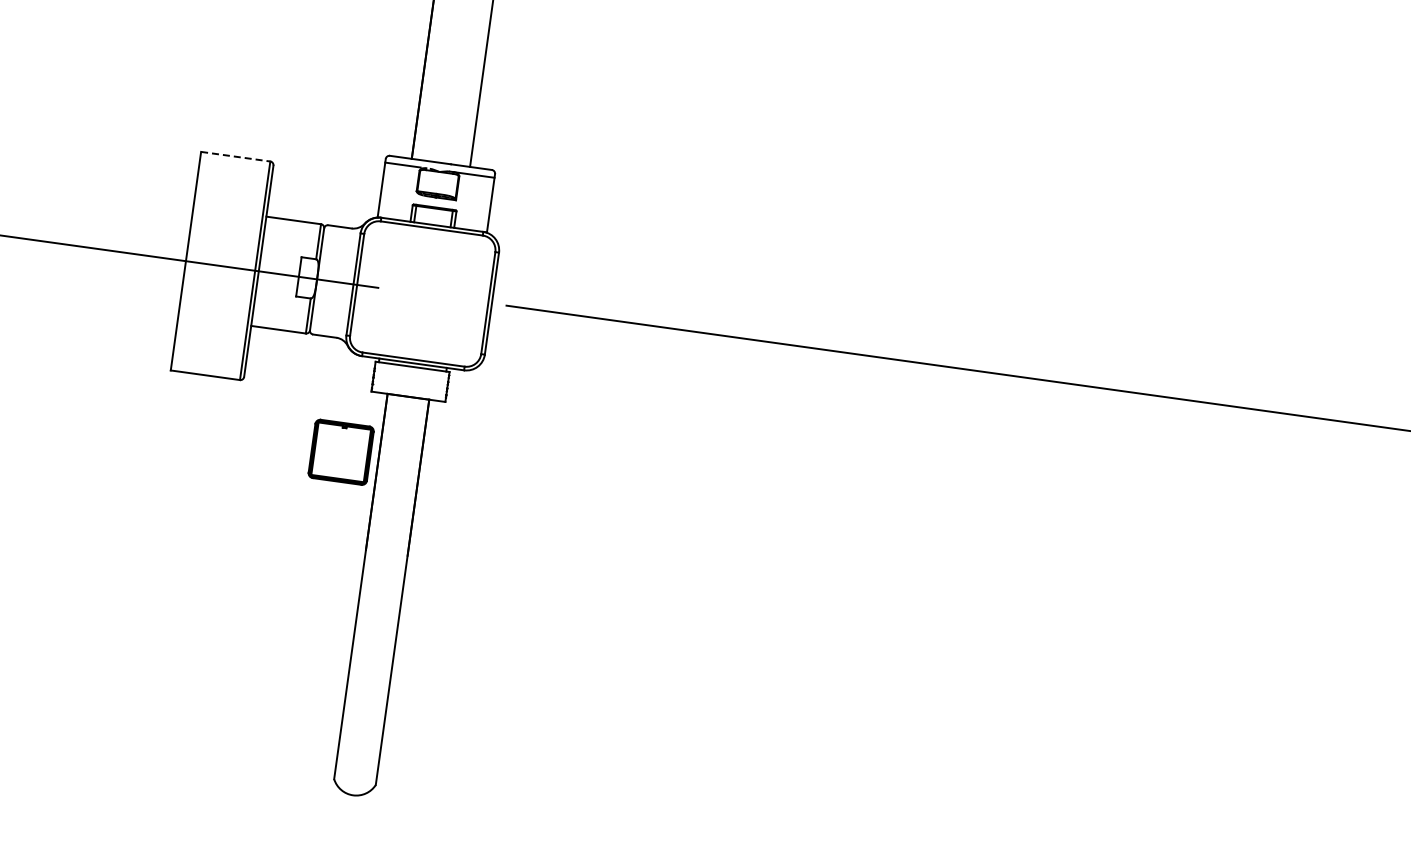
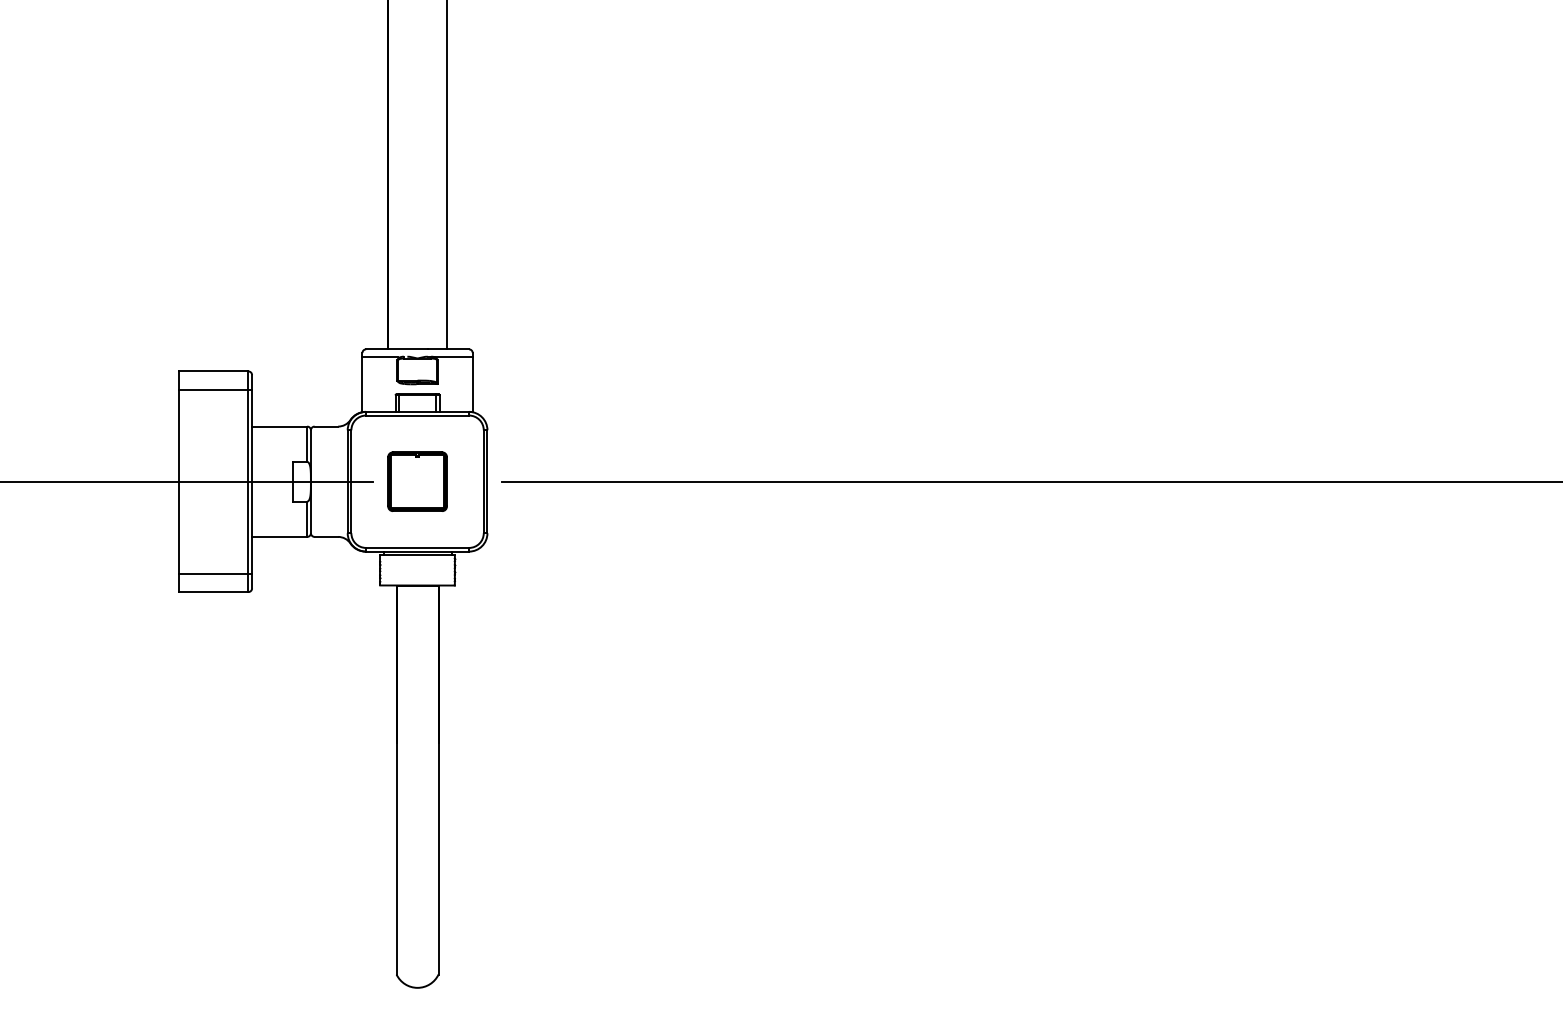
line: (235, 156) -> (213, 371), dashed -> solid
line: (235, 174) -> (215, 389), added
line: (209, 357) -> (215, 573), added
part: (341, 452) -> (417, 481), moved

